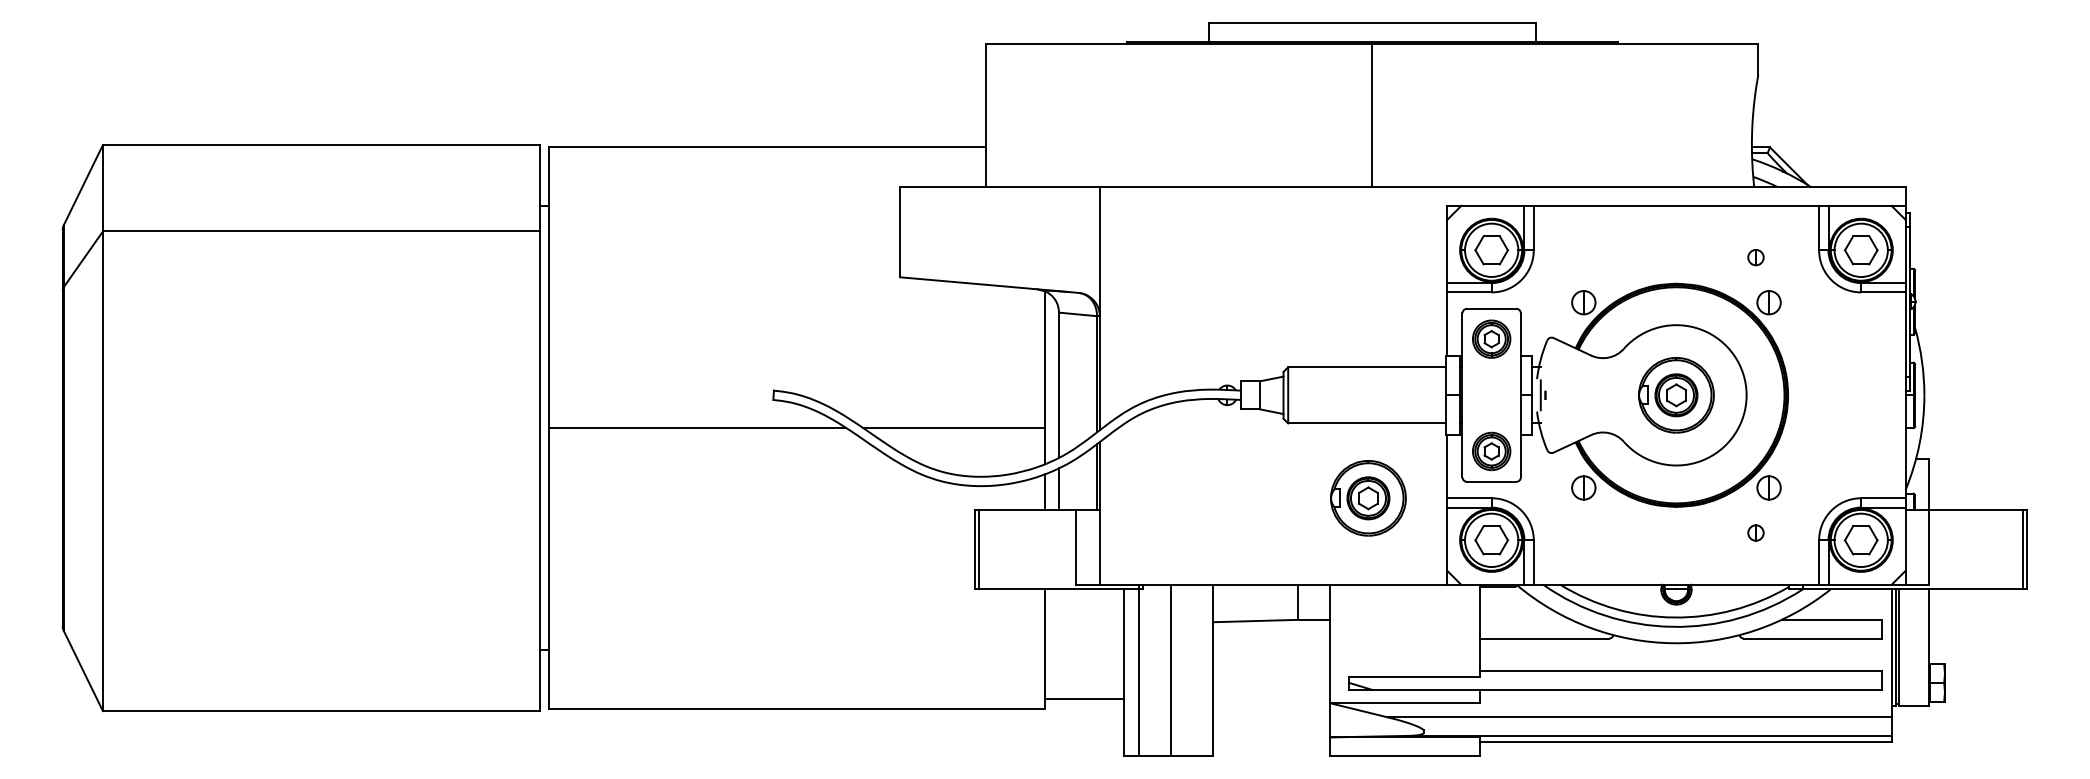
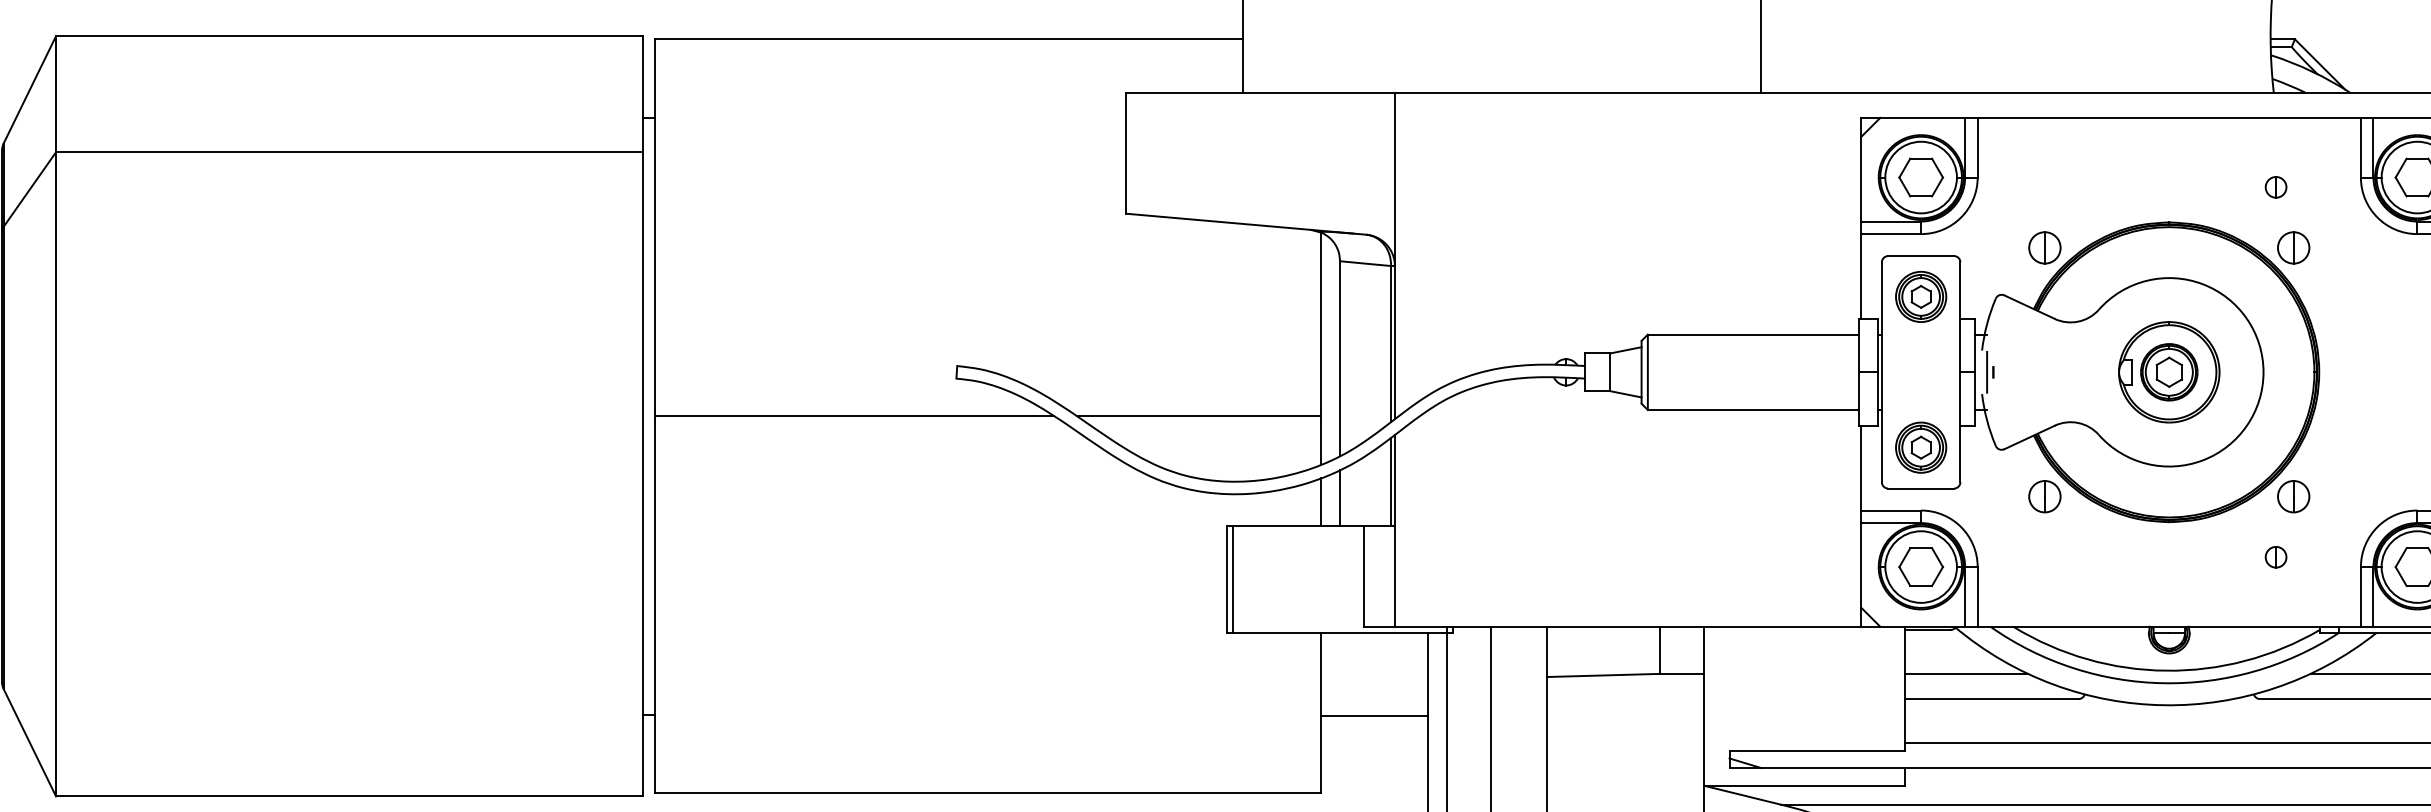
part: (1368, 498) -> (1755, 510), removed
line: (1525, 619) -> (1966, 673), added
line: (1084, 699) -> (1374, 716), moved

